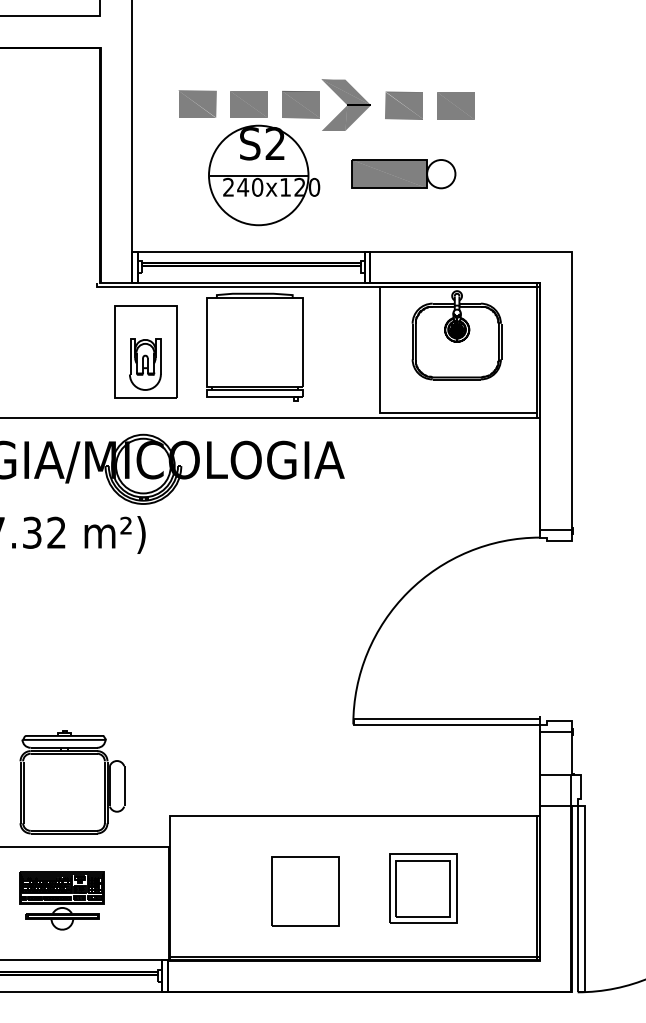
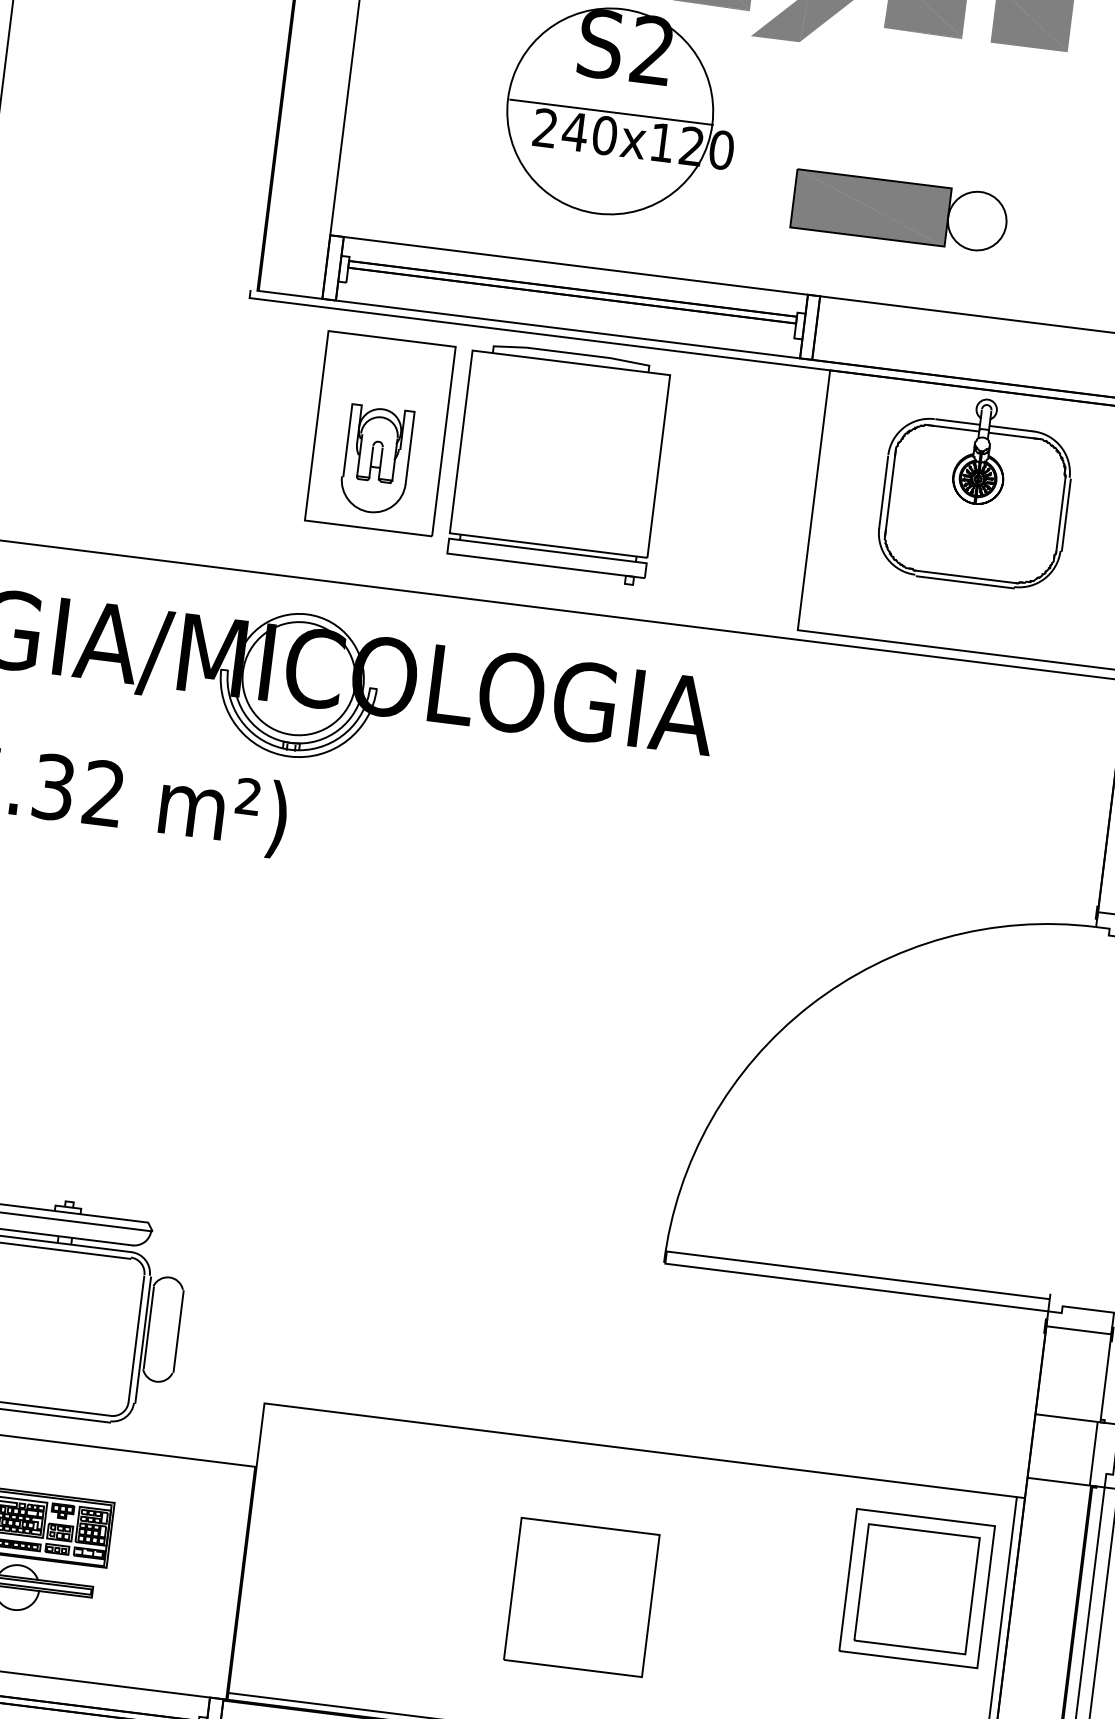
part: (403, 174) -> (899, 212), moved
part: (145, 351) -> (379, 433), moved
part: (423, 888) -> (917, 1588), moved
part: (305, 891) -> (581, 1596), moved

